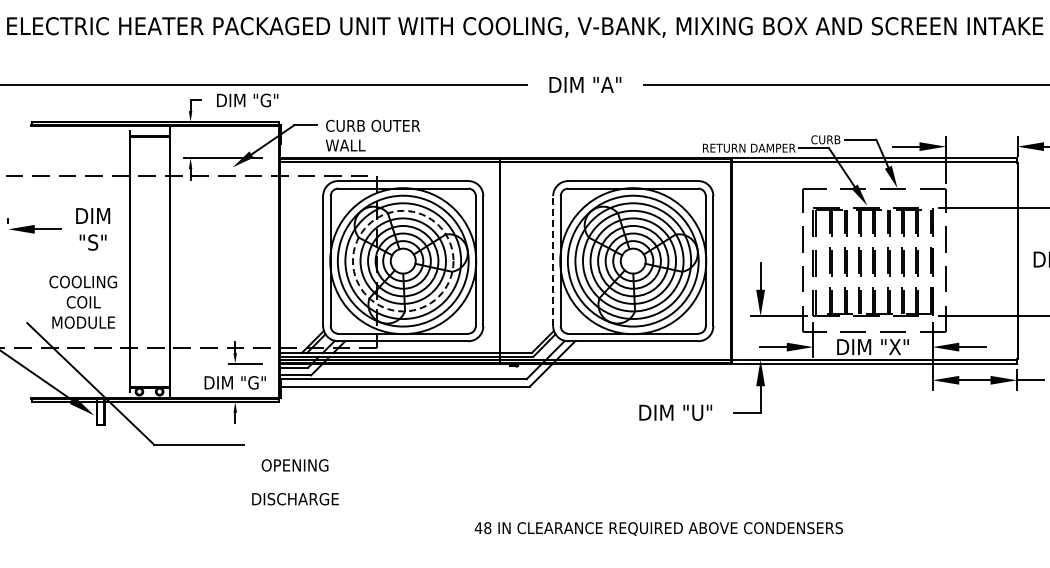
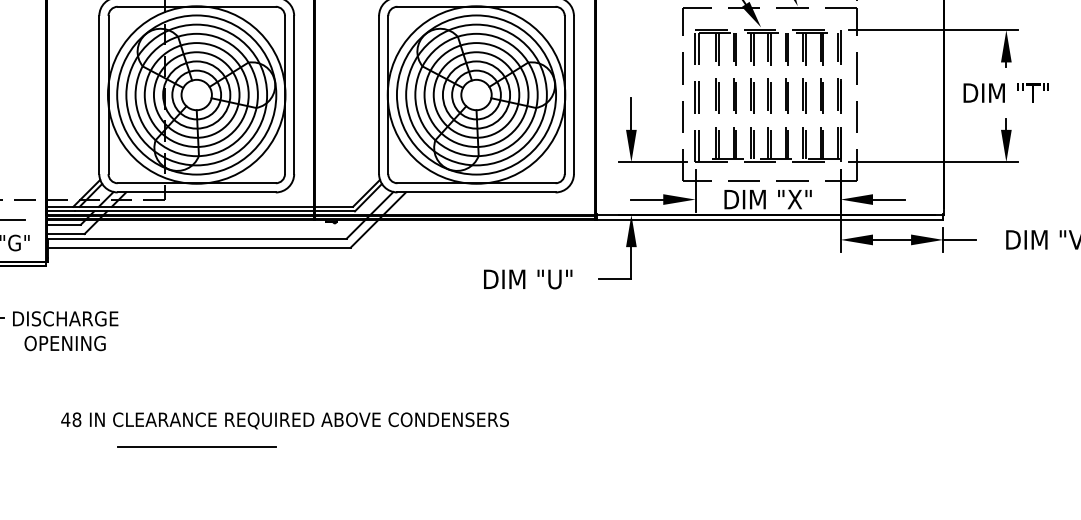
circle: (402, 260) -> (195, 94), dashed -> solid
line: (553, 261) -> (379, 95), dashed -> solid
text: (295, 499) -> (65, 319), moved
text: (658, 528) -> (284, 420), moved
line: (403, 550) -> (197, 446), added

